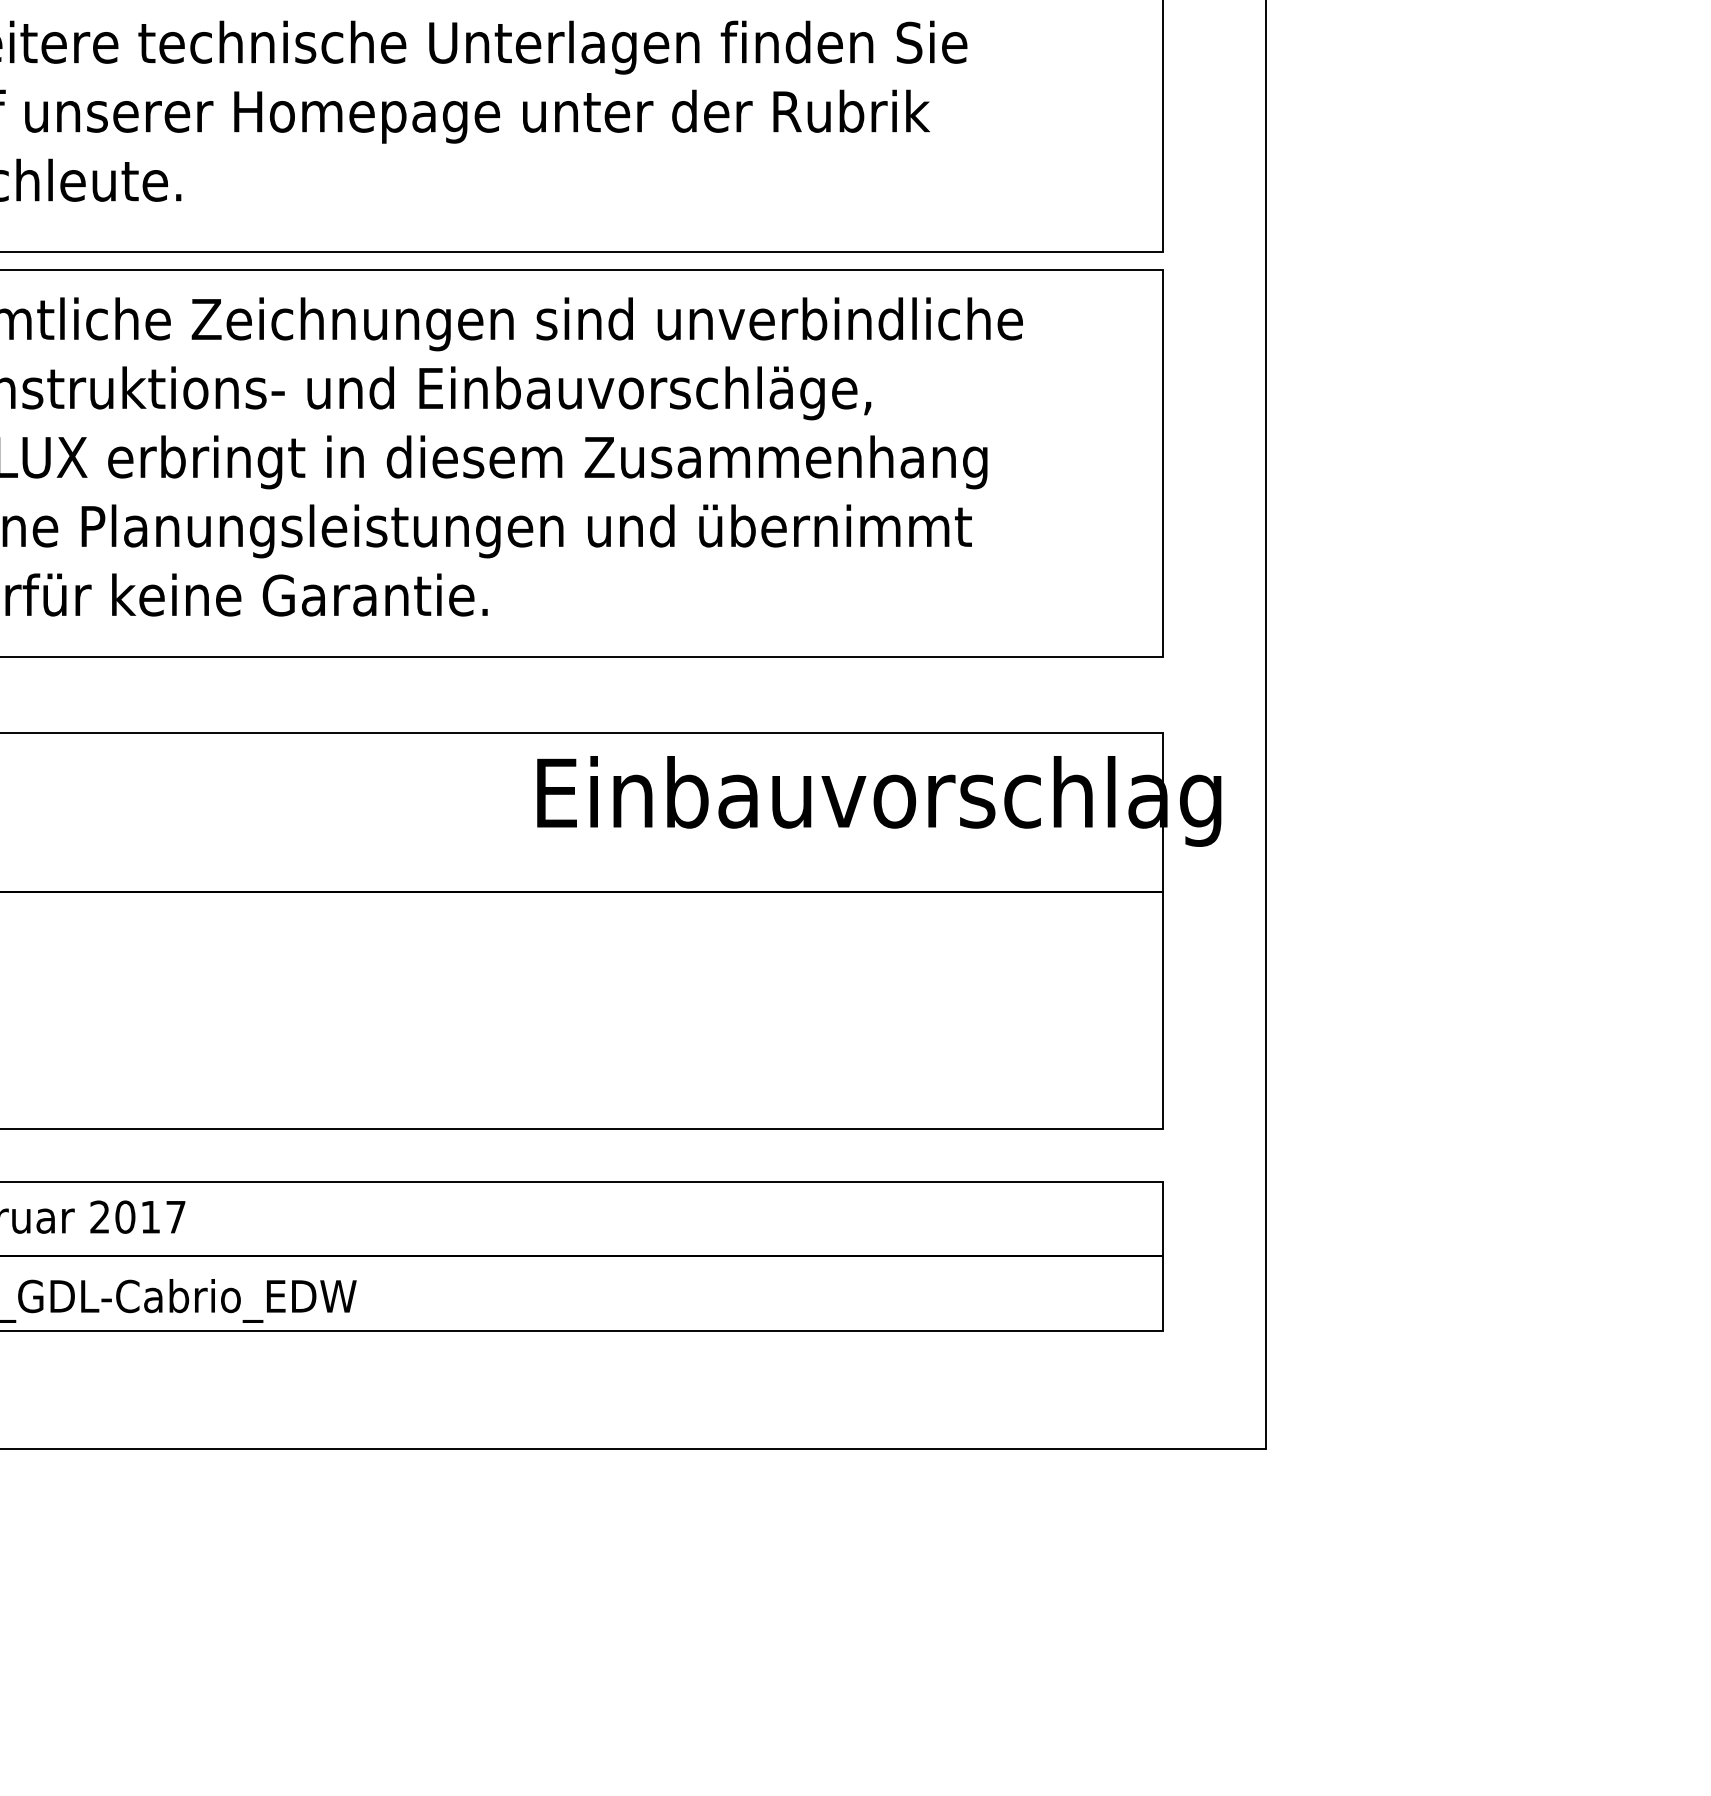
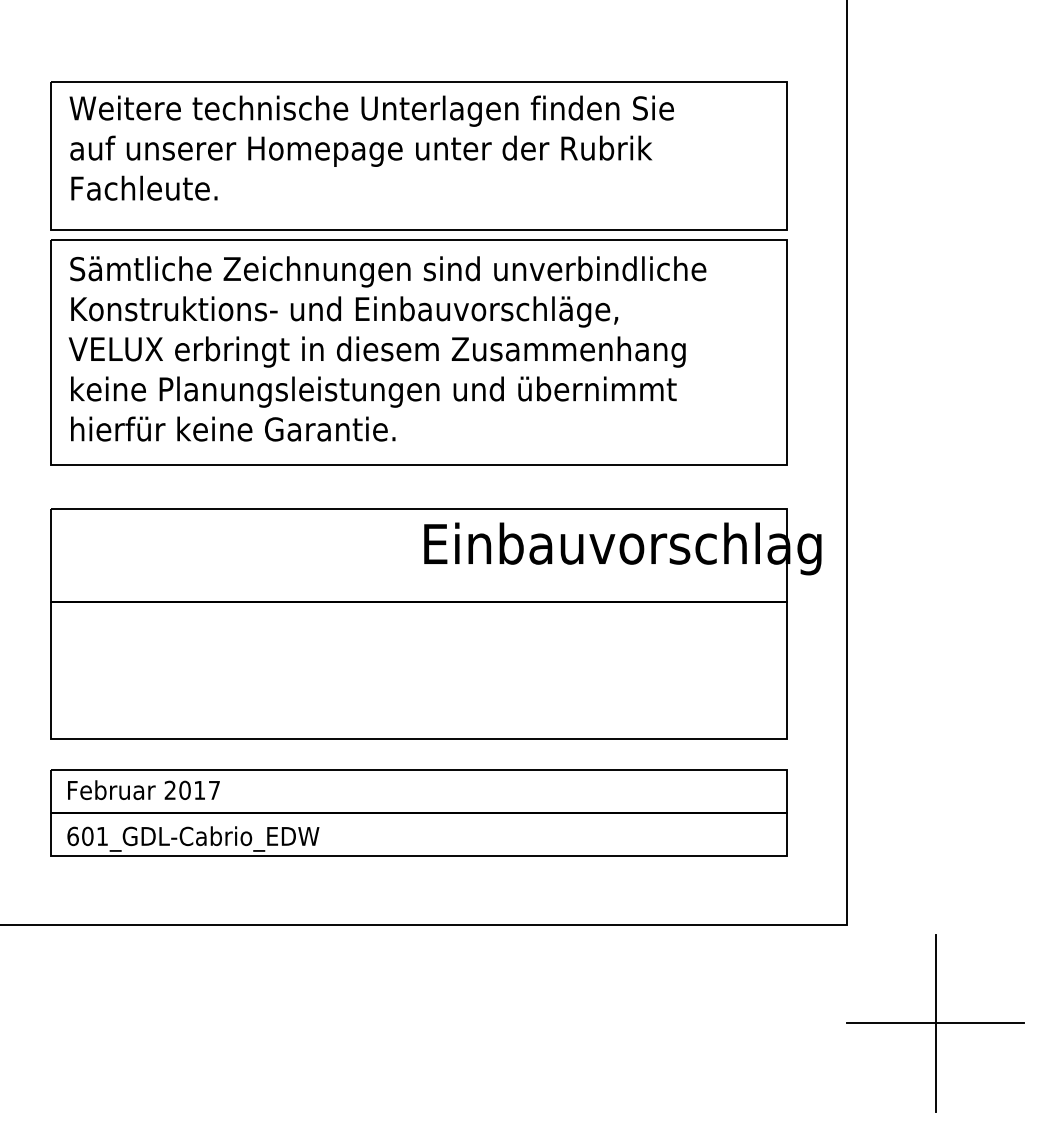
part: (1417, 1618) -> (935, 1023), added

